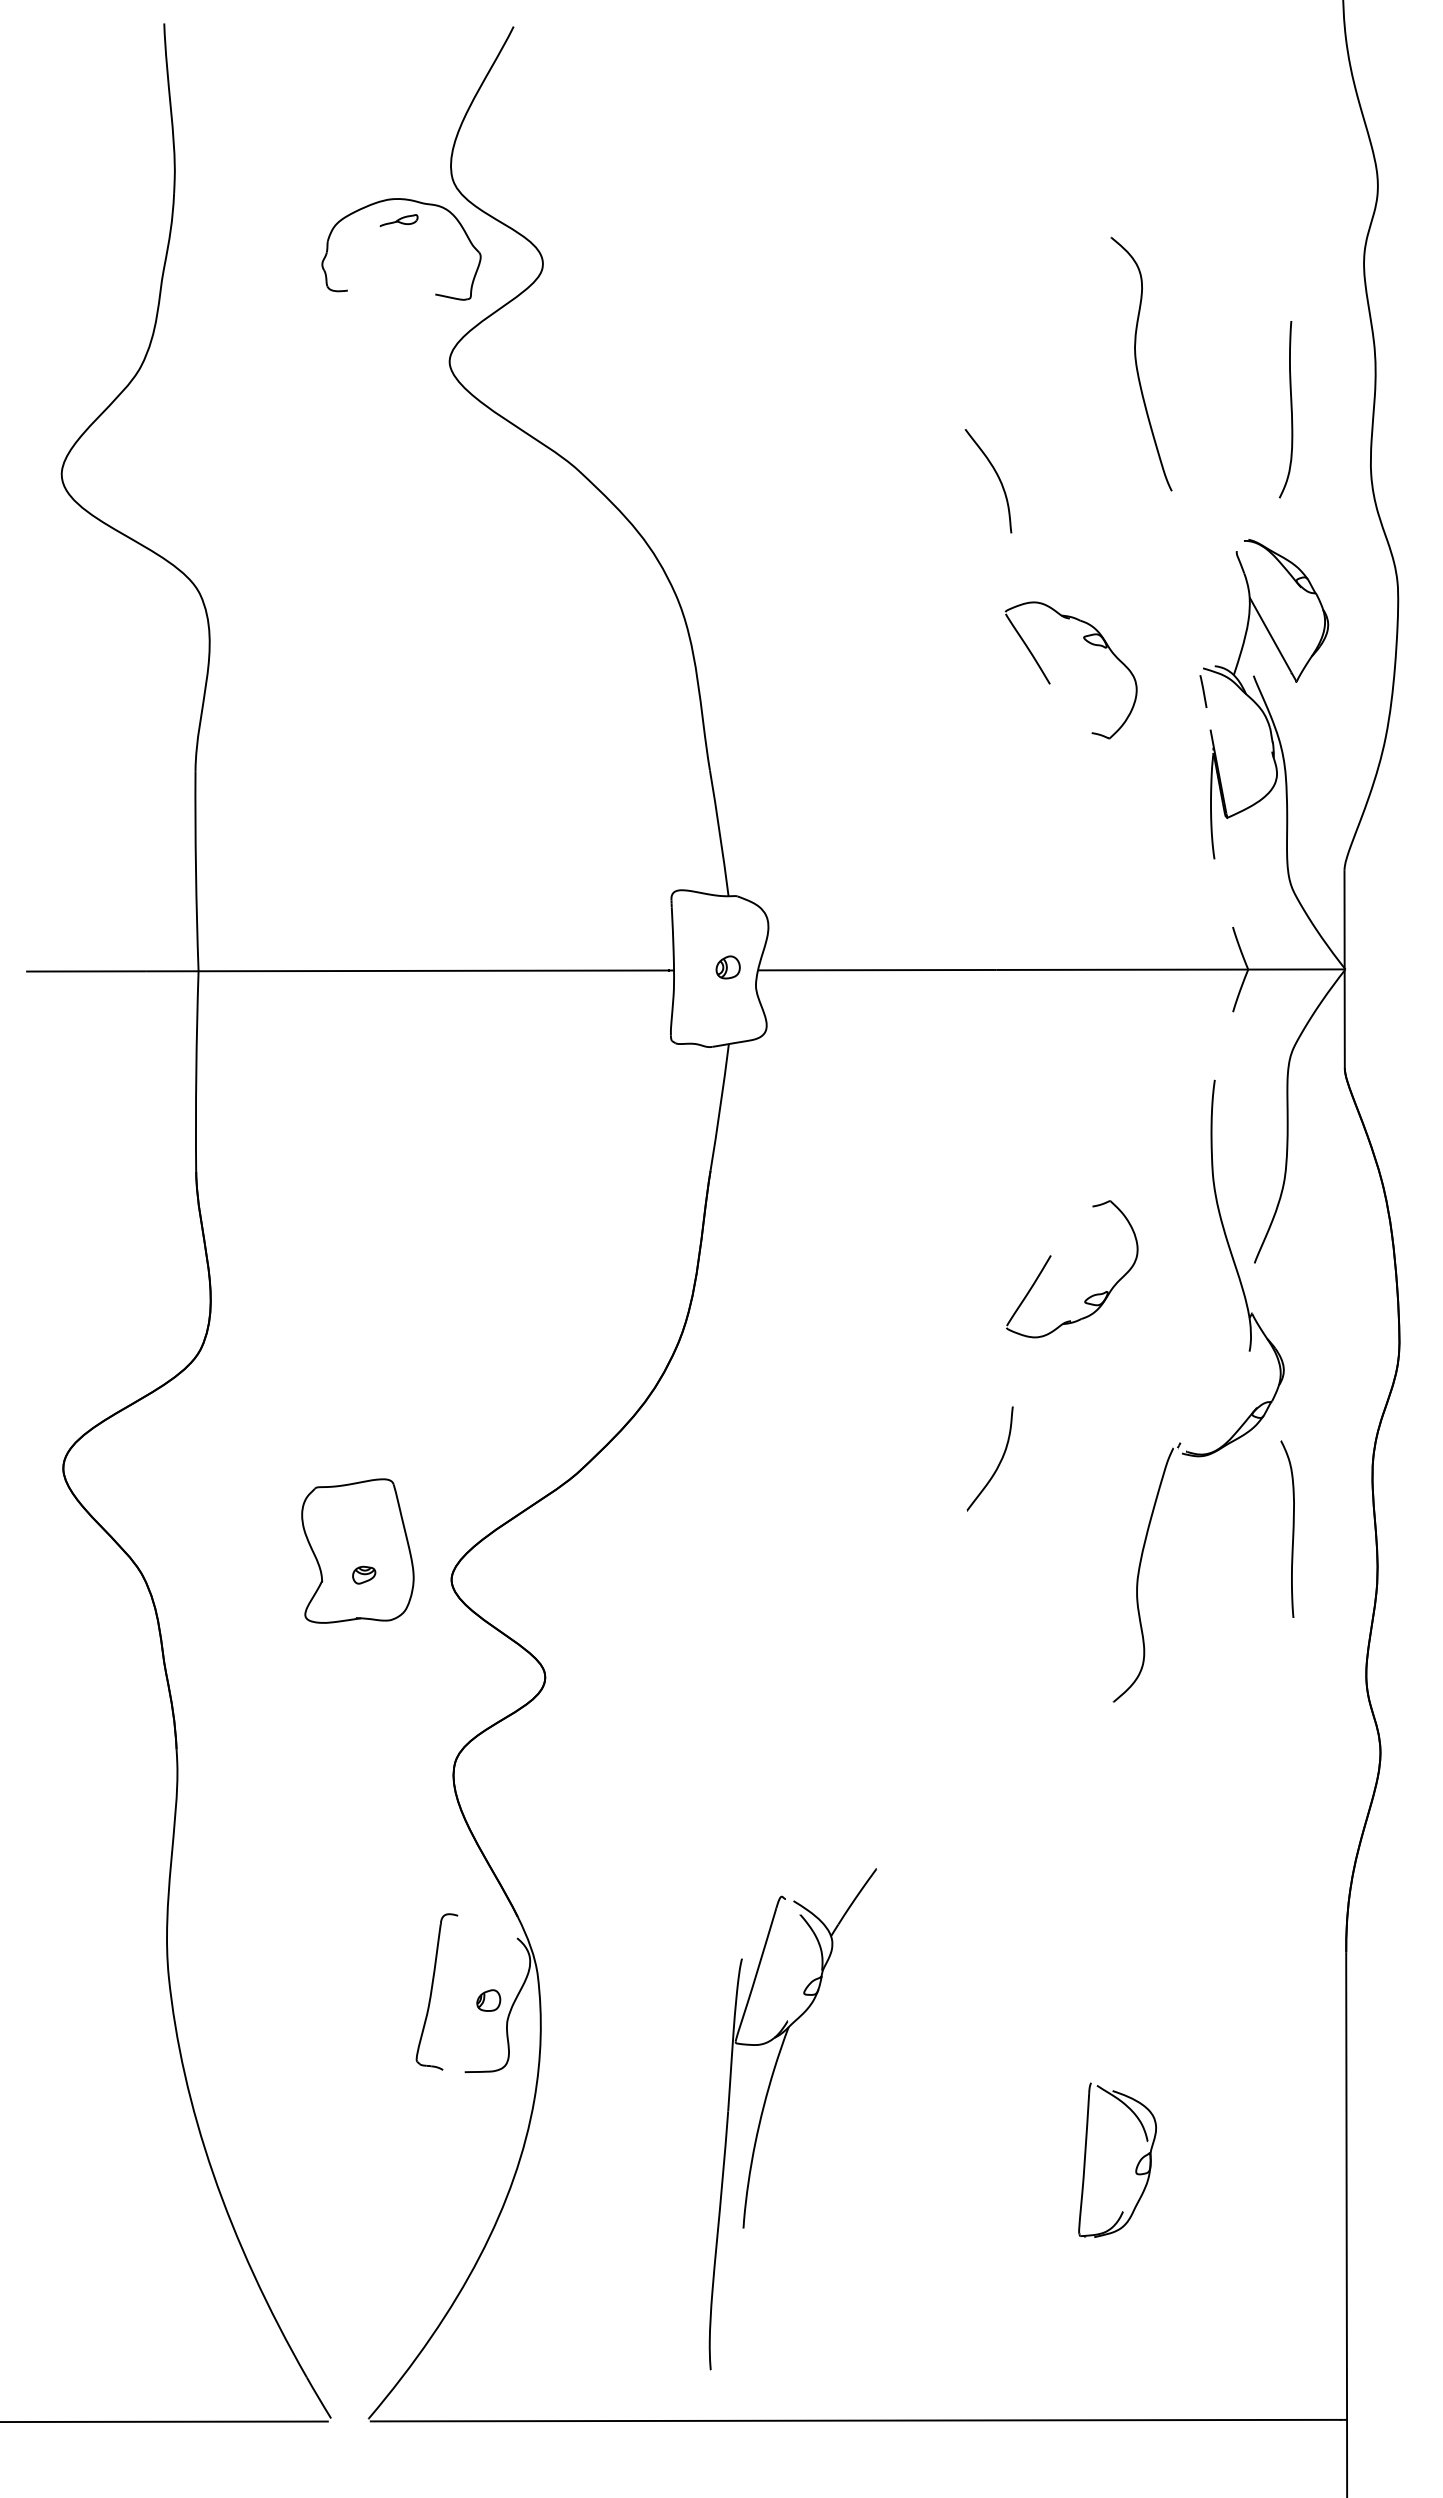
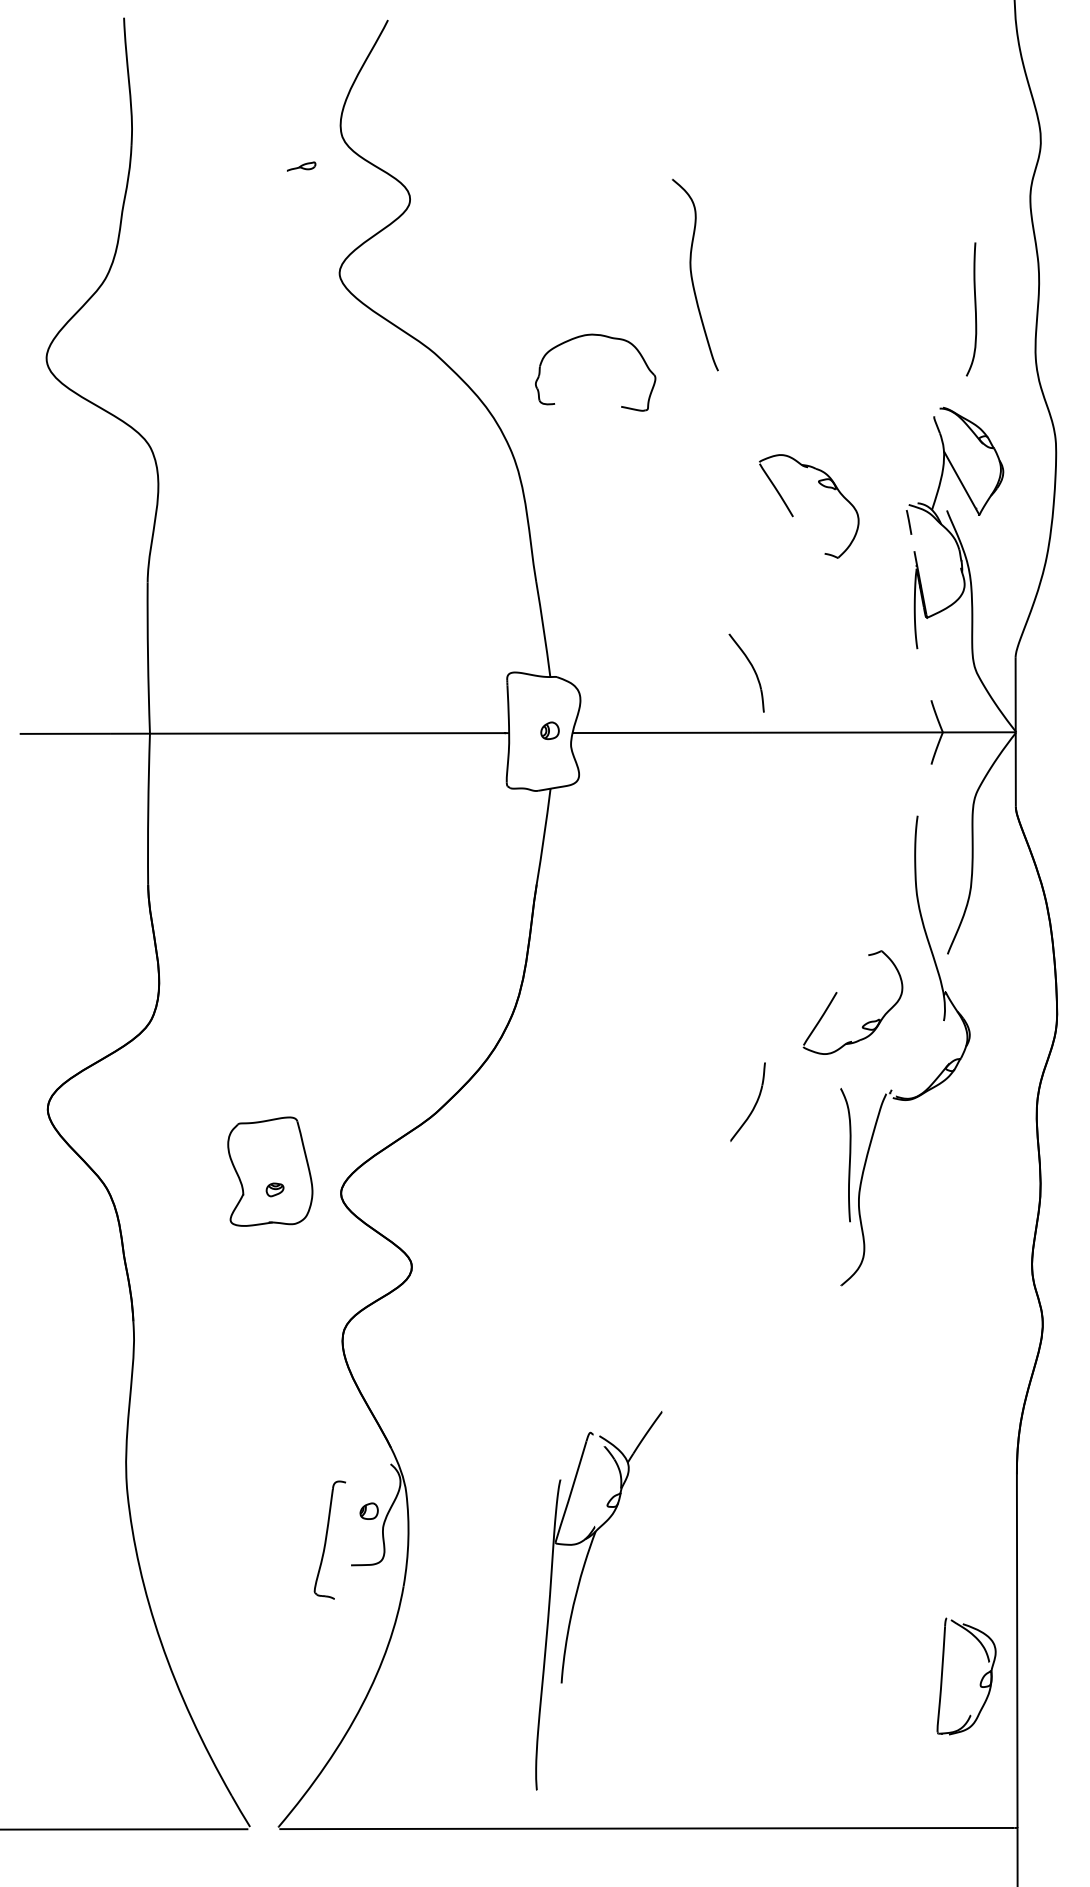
part: (410, 201) -> (602, 336), moved
part: (1141, 363) -> (695, 274), moved
part: (997, 477) -> (753, 670), moved
part: (1050, 1258) -> (836, 994), moved
curve: (1292, 1528) -> (849, 1154), moved
part: (436, 1991) -> (329, 1539), moved
part: (1136, 2165) -> (980, 1680), moved

